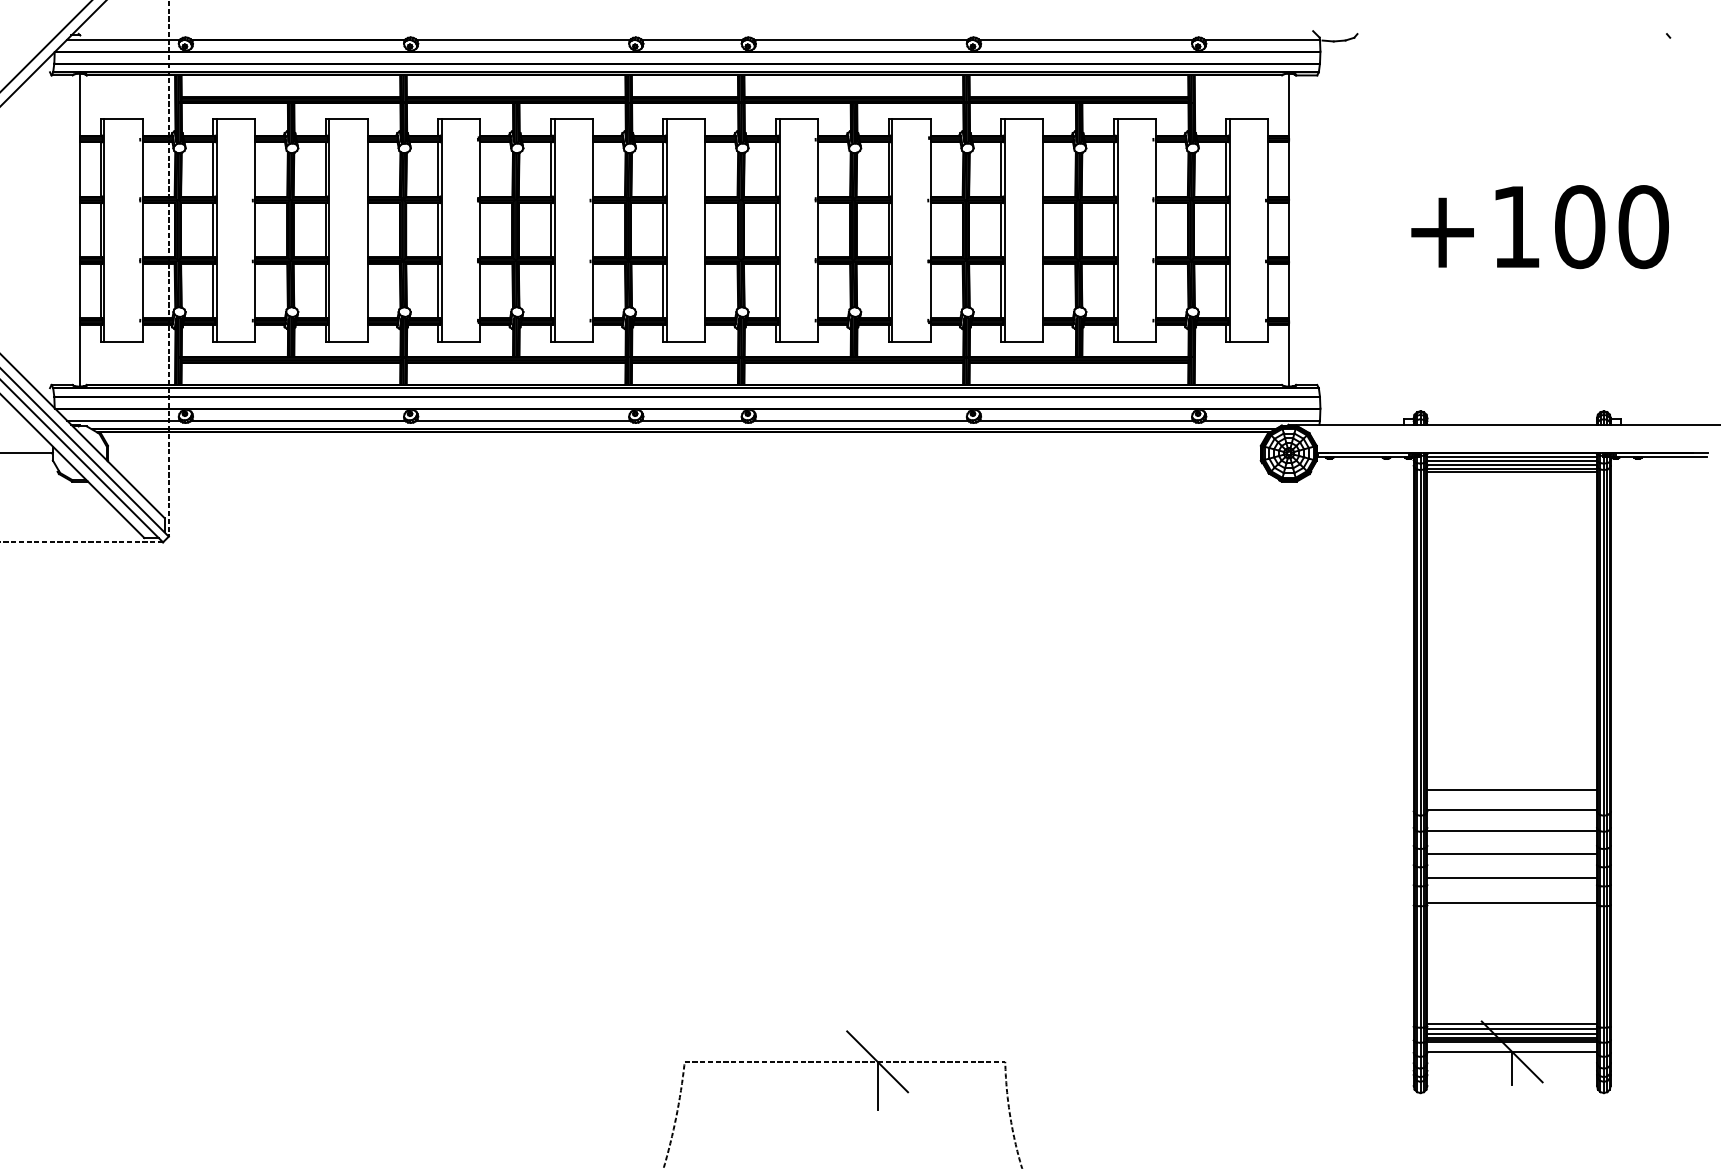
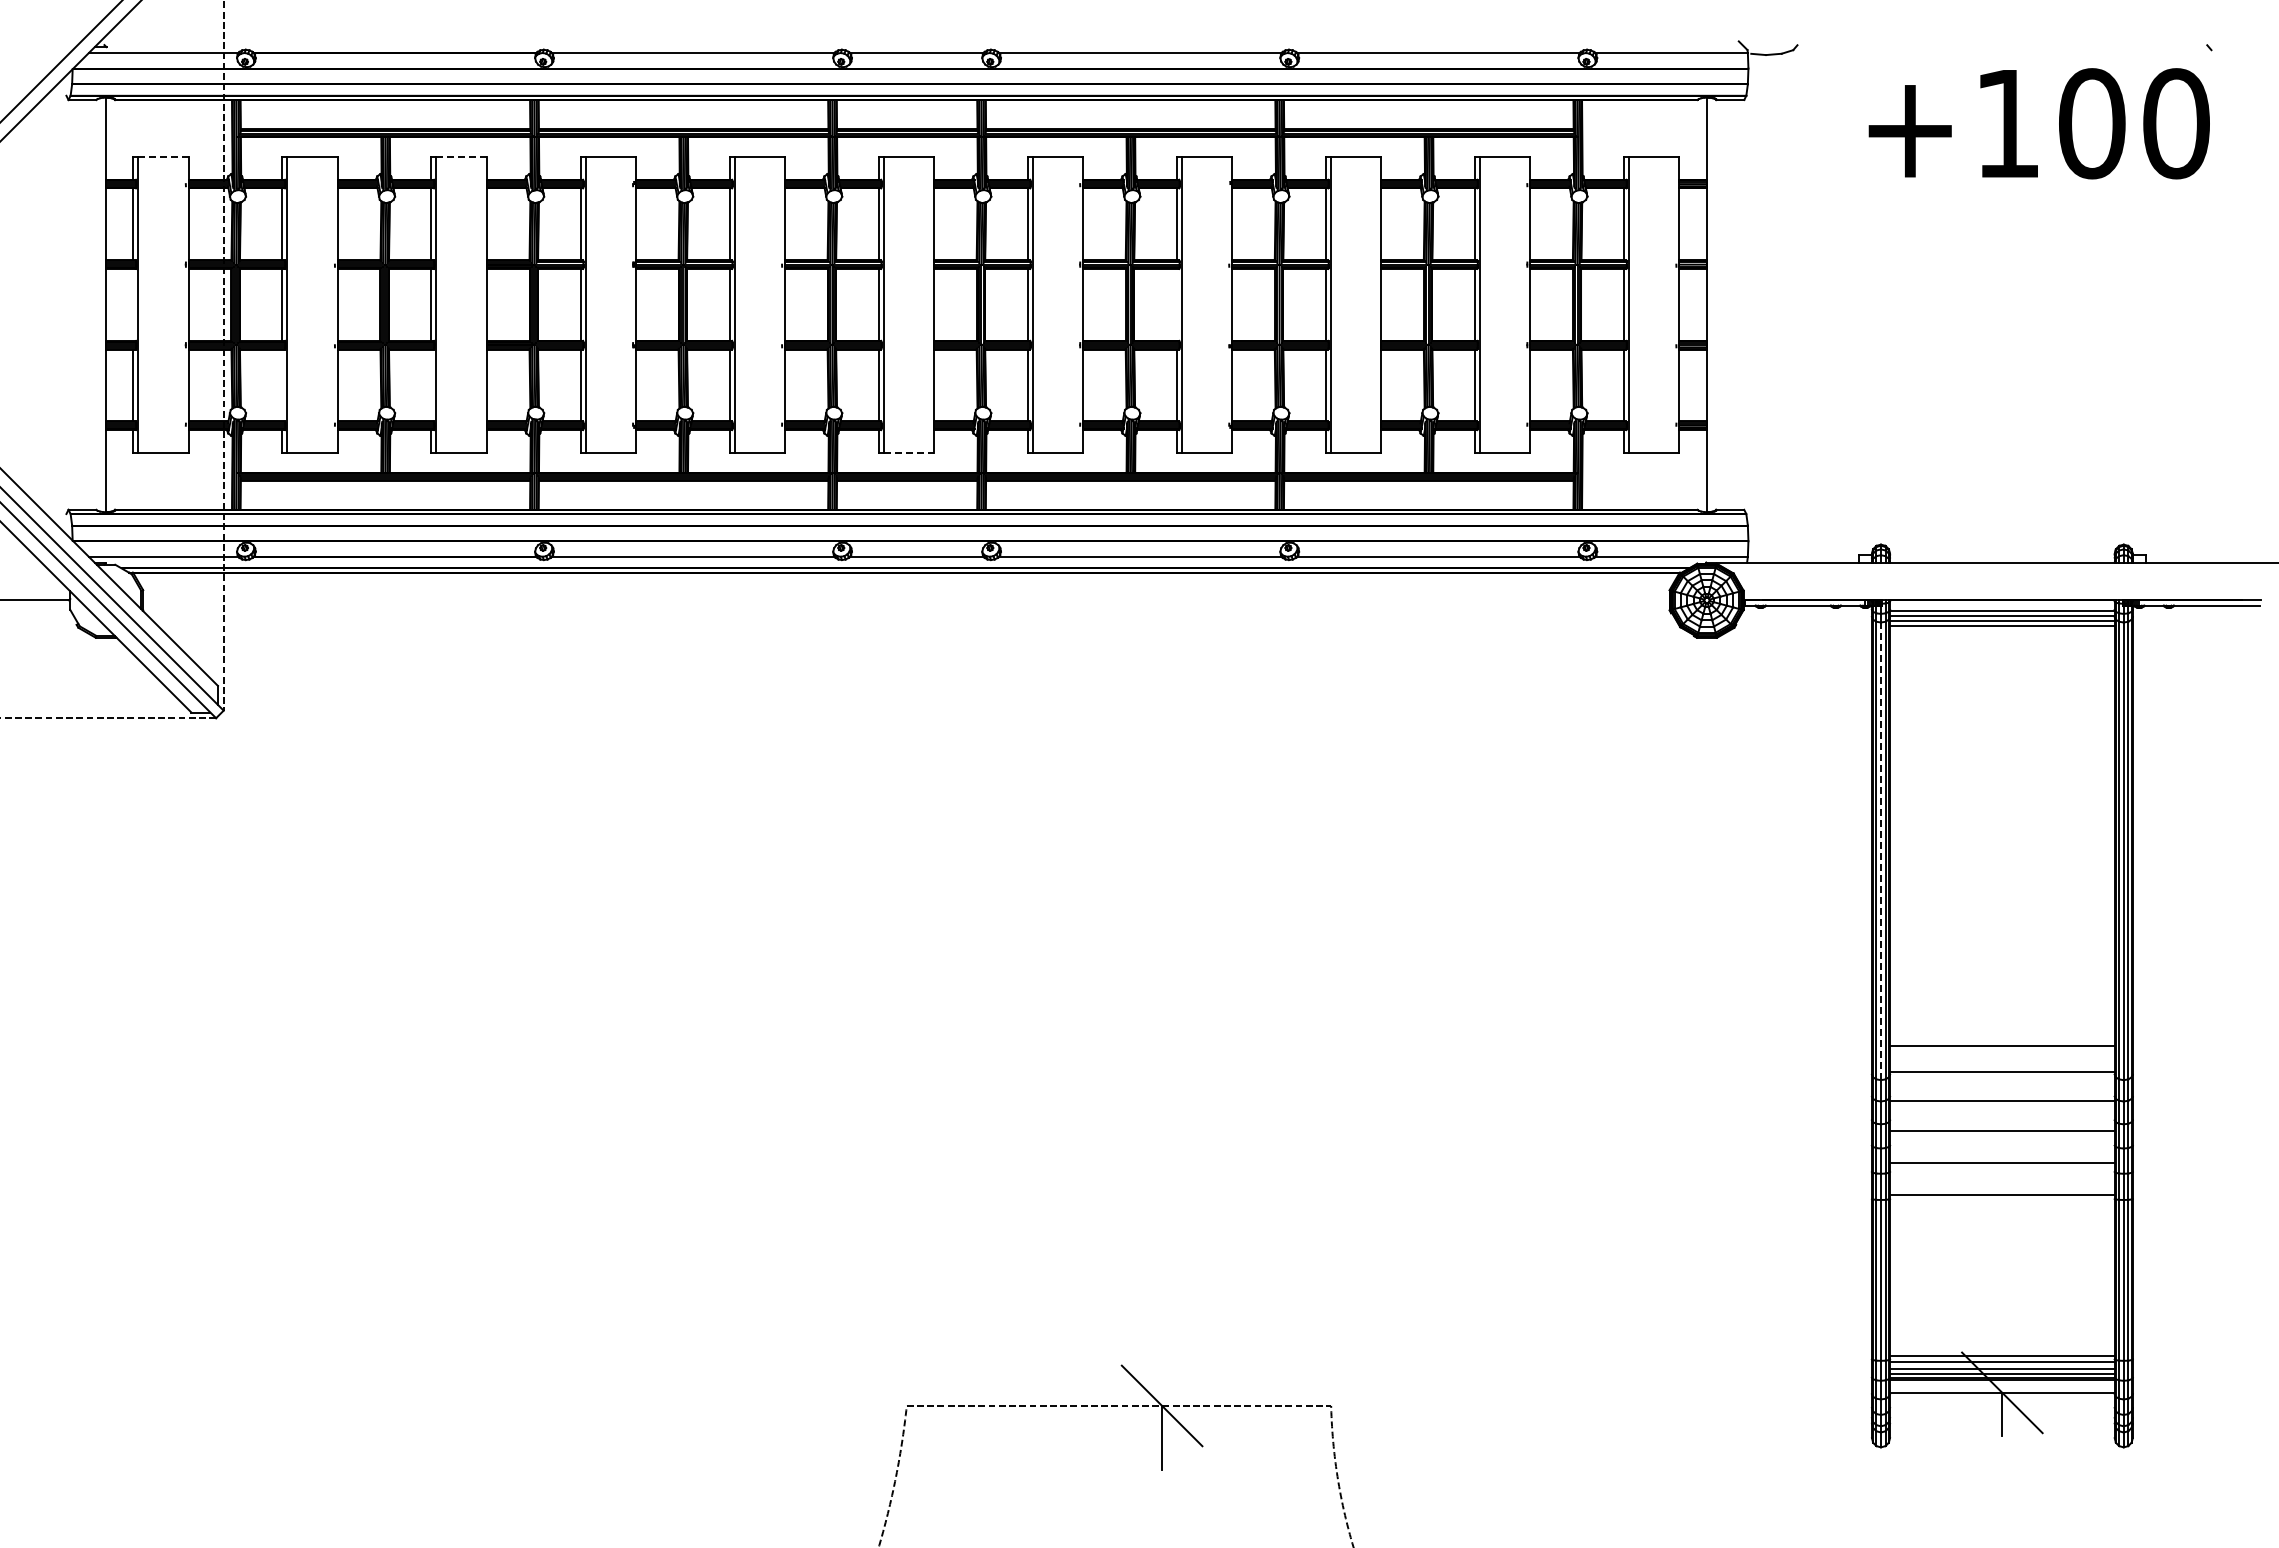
line: (124, 118) -> (164, 157), solid -> dashed
line: (349, 118) -> (462, 157), solid -> dashed
text: (1539, 226) -> (2038, 123), moved
line: (100, 229) -> (133, 304), removed
line: (888, 229) -> (1176, 304), removed
line: (213, 291) -> (282, 385), removed
line: (325, 291) -> (431, 385), removed
line: (686, 341) -> (909, 452), solid -> dashed
line: (1512, 457) -> (2002, 605), removed
line: (1420, 643) -> (1880, 851), solid -> dashed

